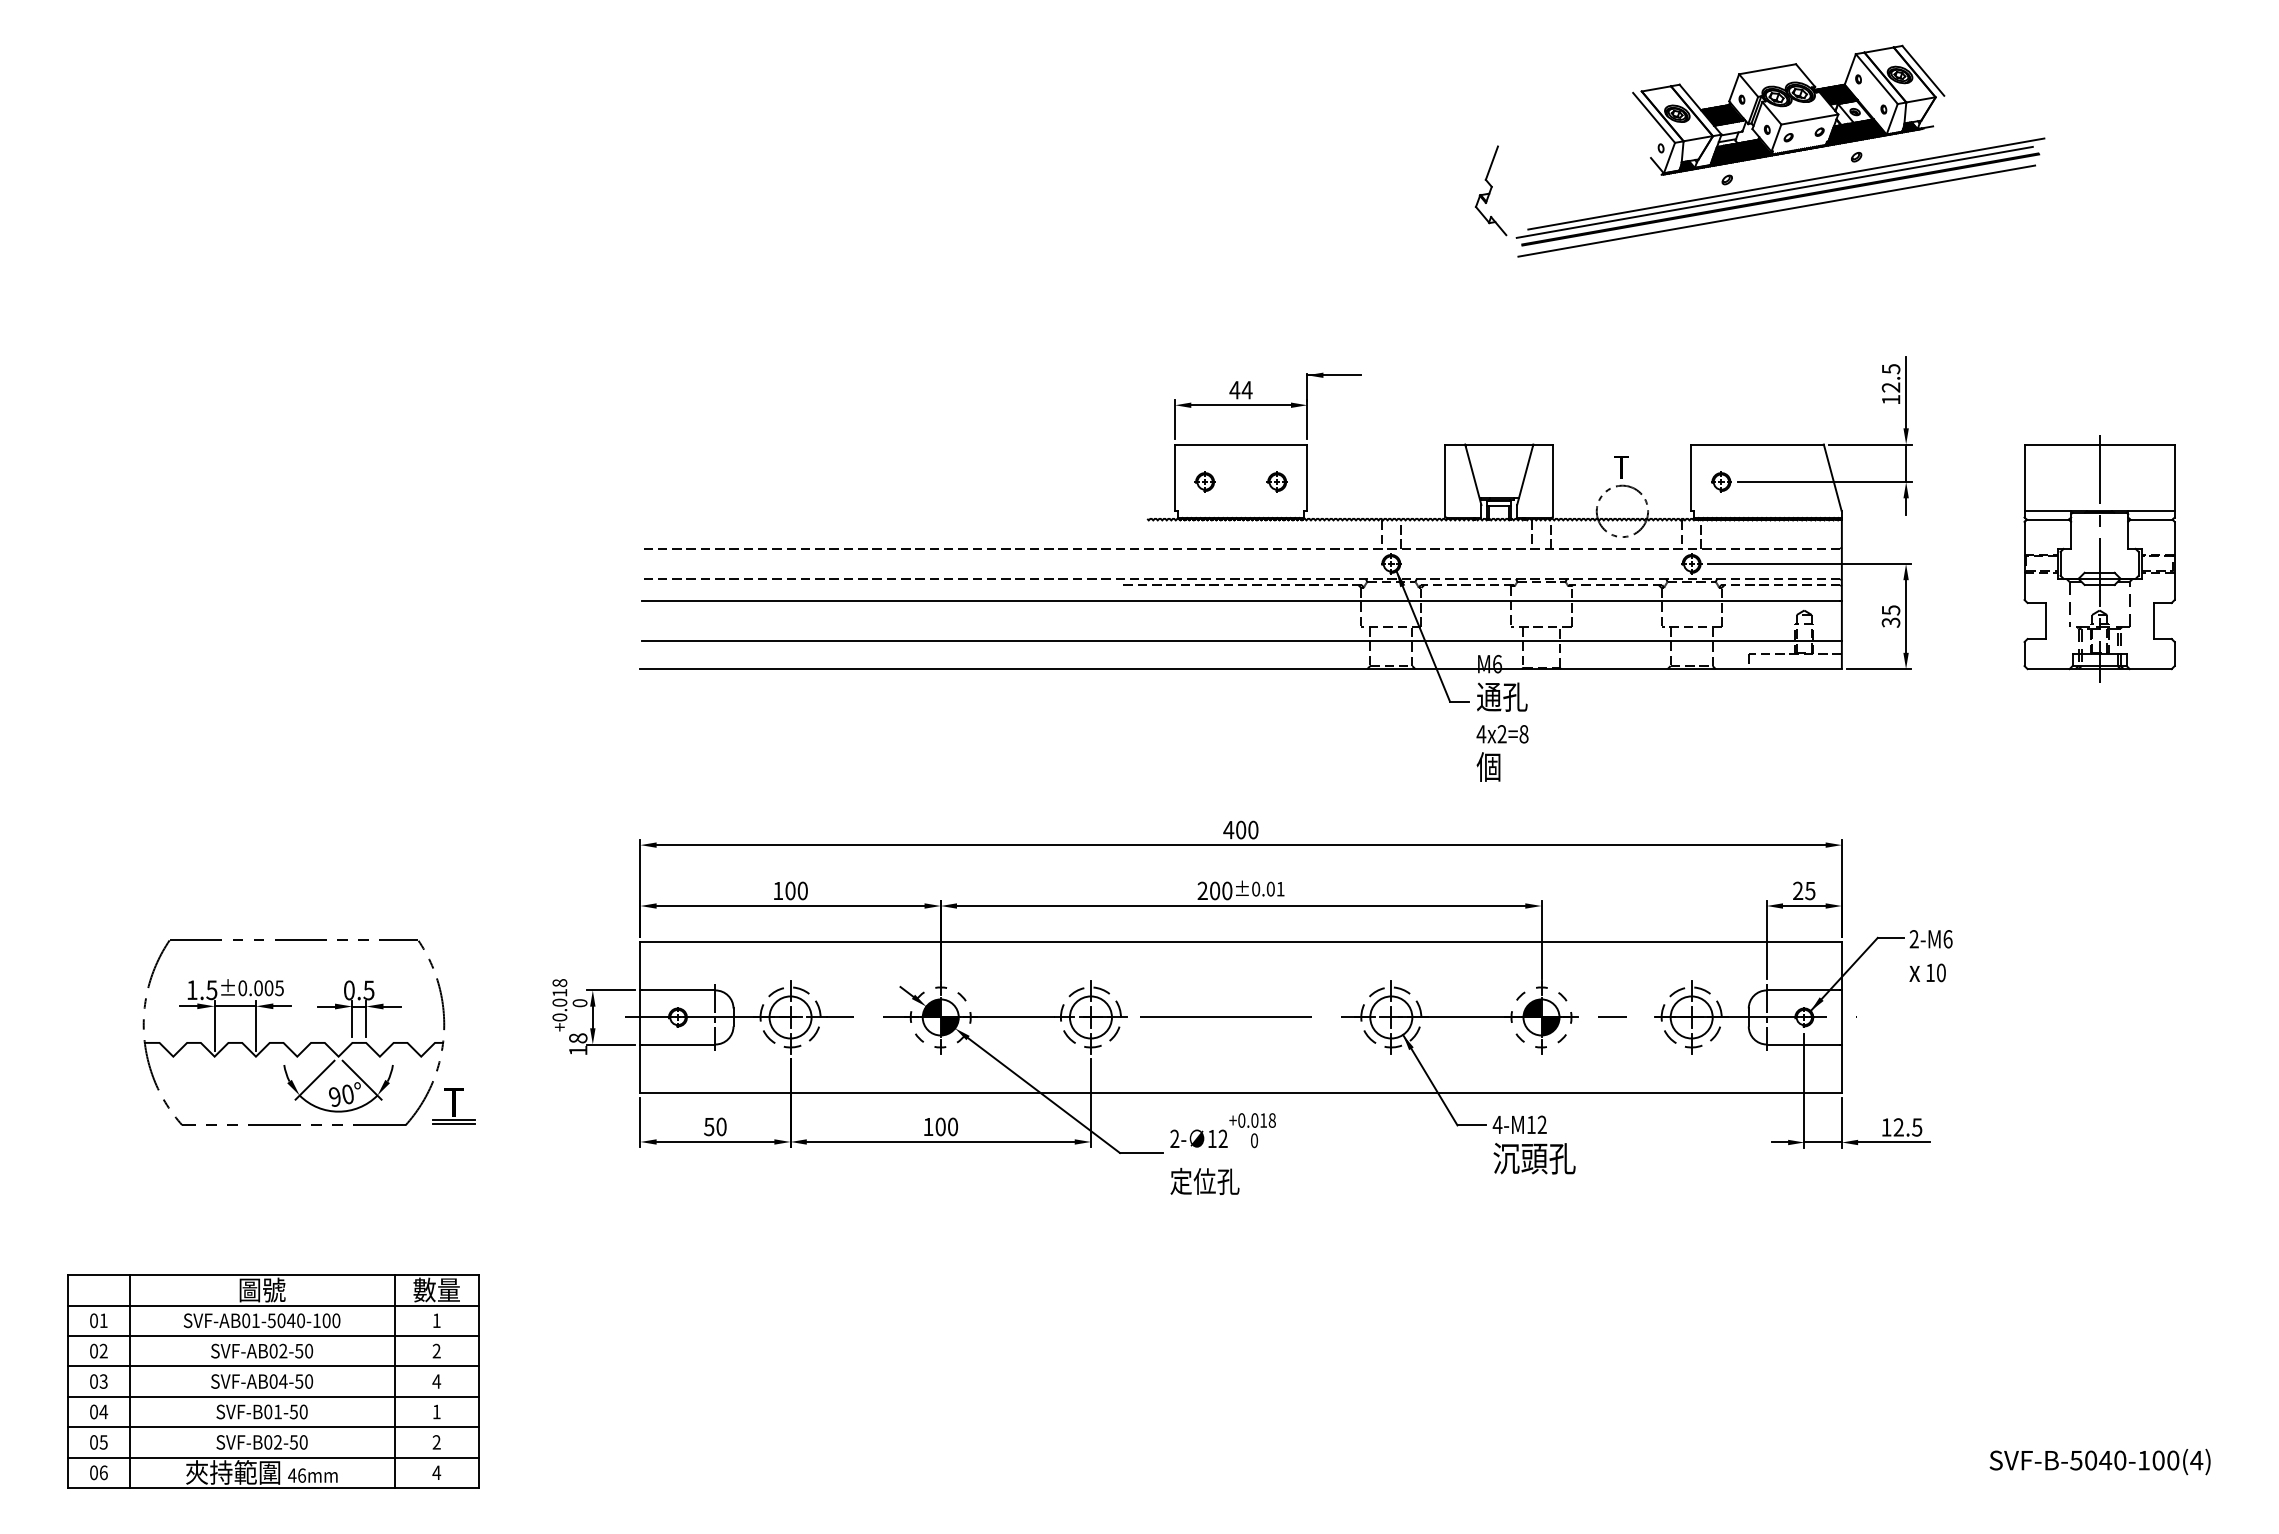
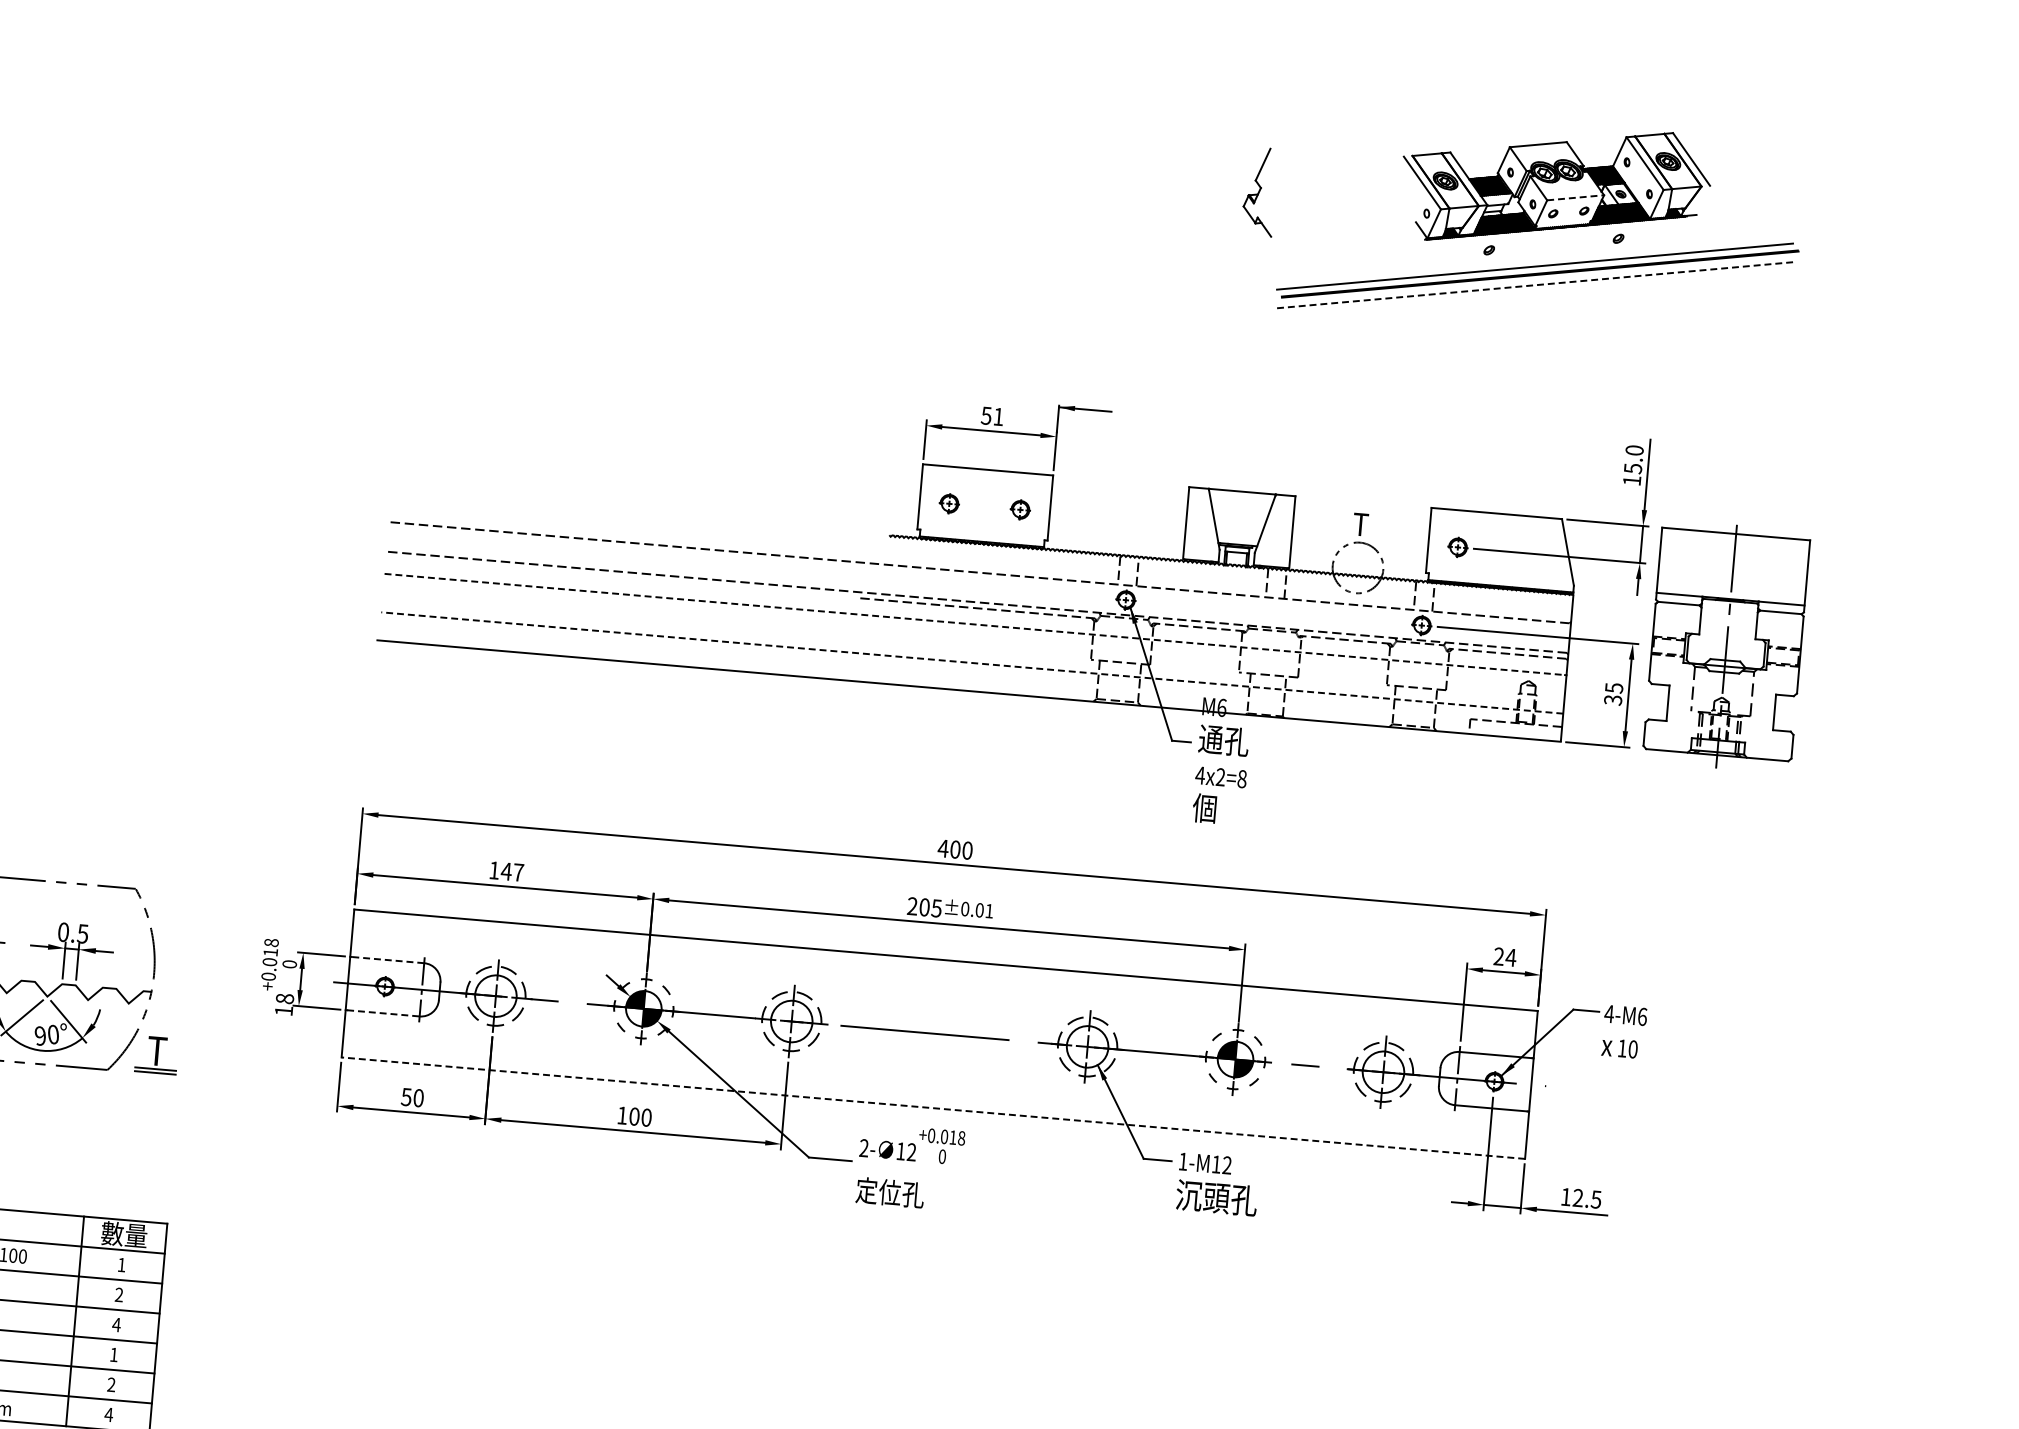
line: (1809, 119) -> (1575, 197), solid -> dashed
line: (1786, 183) -> (1547, 258), removed
part: (1490, 190) -> (1259, 191), moved
line: (1777, 211) -> (1536, 285), solid -> dashed
text: (1890, 378) -> (1633, 459), 12.5 -> 15.0
text: (1240, 390) -> (992, 416), 44 -> 51
part: (2099, 558) -> (1726, 646), moved
line: (1241, 601) -> (975, 624), solid -> dashed
line: (1241, 640) -> (971, 662), solid -> dashed
text: (795, 890) -> (511, 871), 100 -> 147
text: (1227, 890) -> (936, 908), 200 -> 205
text: (1809, 891) -> (1510, 958), 25 -> 24
text: (1914, 939) -> (1609, 1014), 2-M6 -> 4-M6
line: (678, 990) -> (387, 960), solid -> dashed
line: (678, 1044) -> (383, 1013), solid -> dashed
line: (1241, 1092) -> (933, 1108), solid -> dashed
text: (1497, 1124) -> (1183, 1161), 4-M12 -> 1-M12

